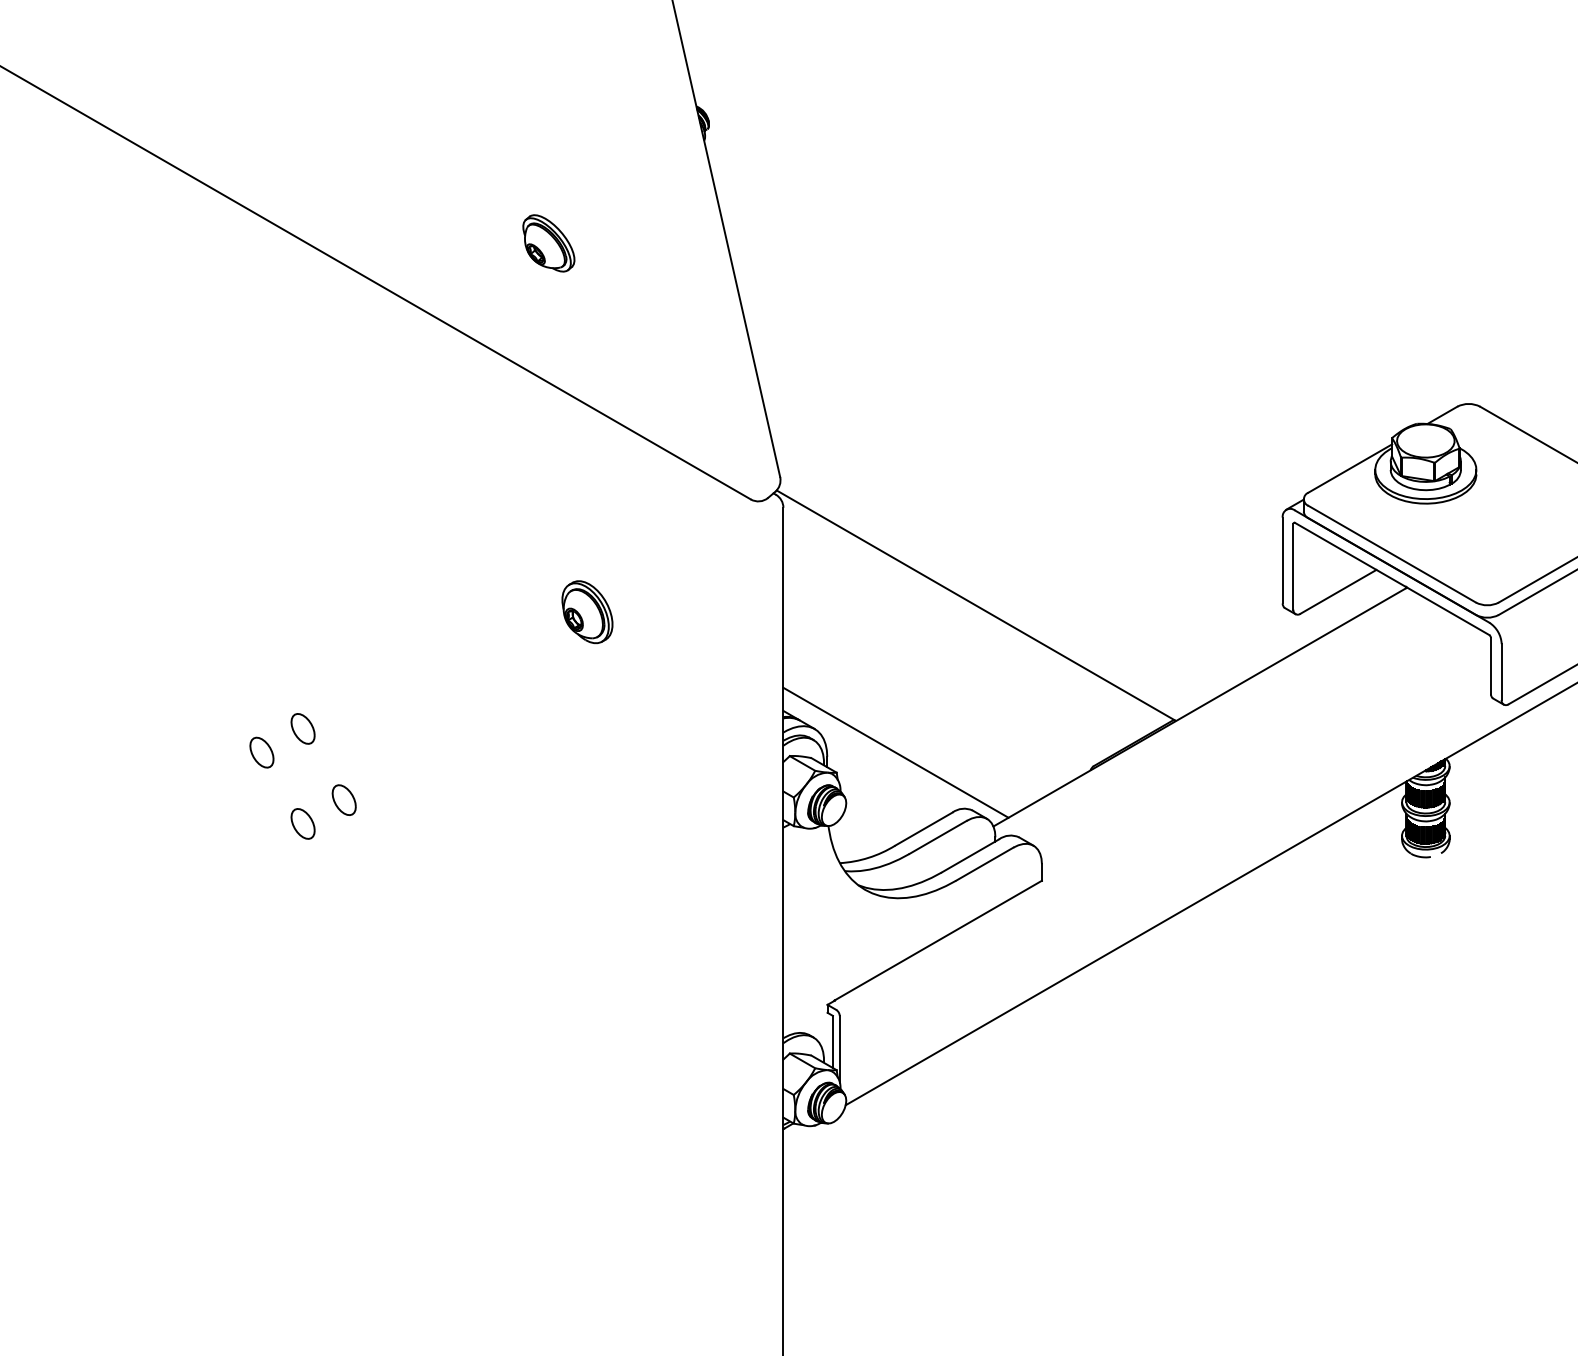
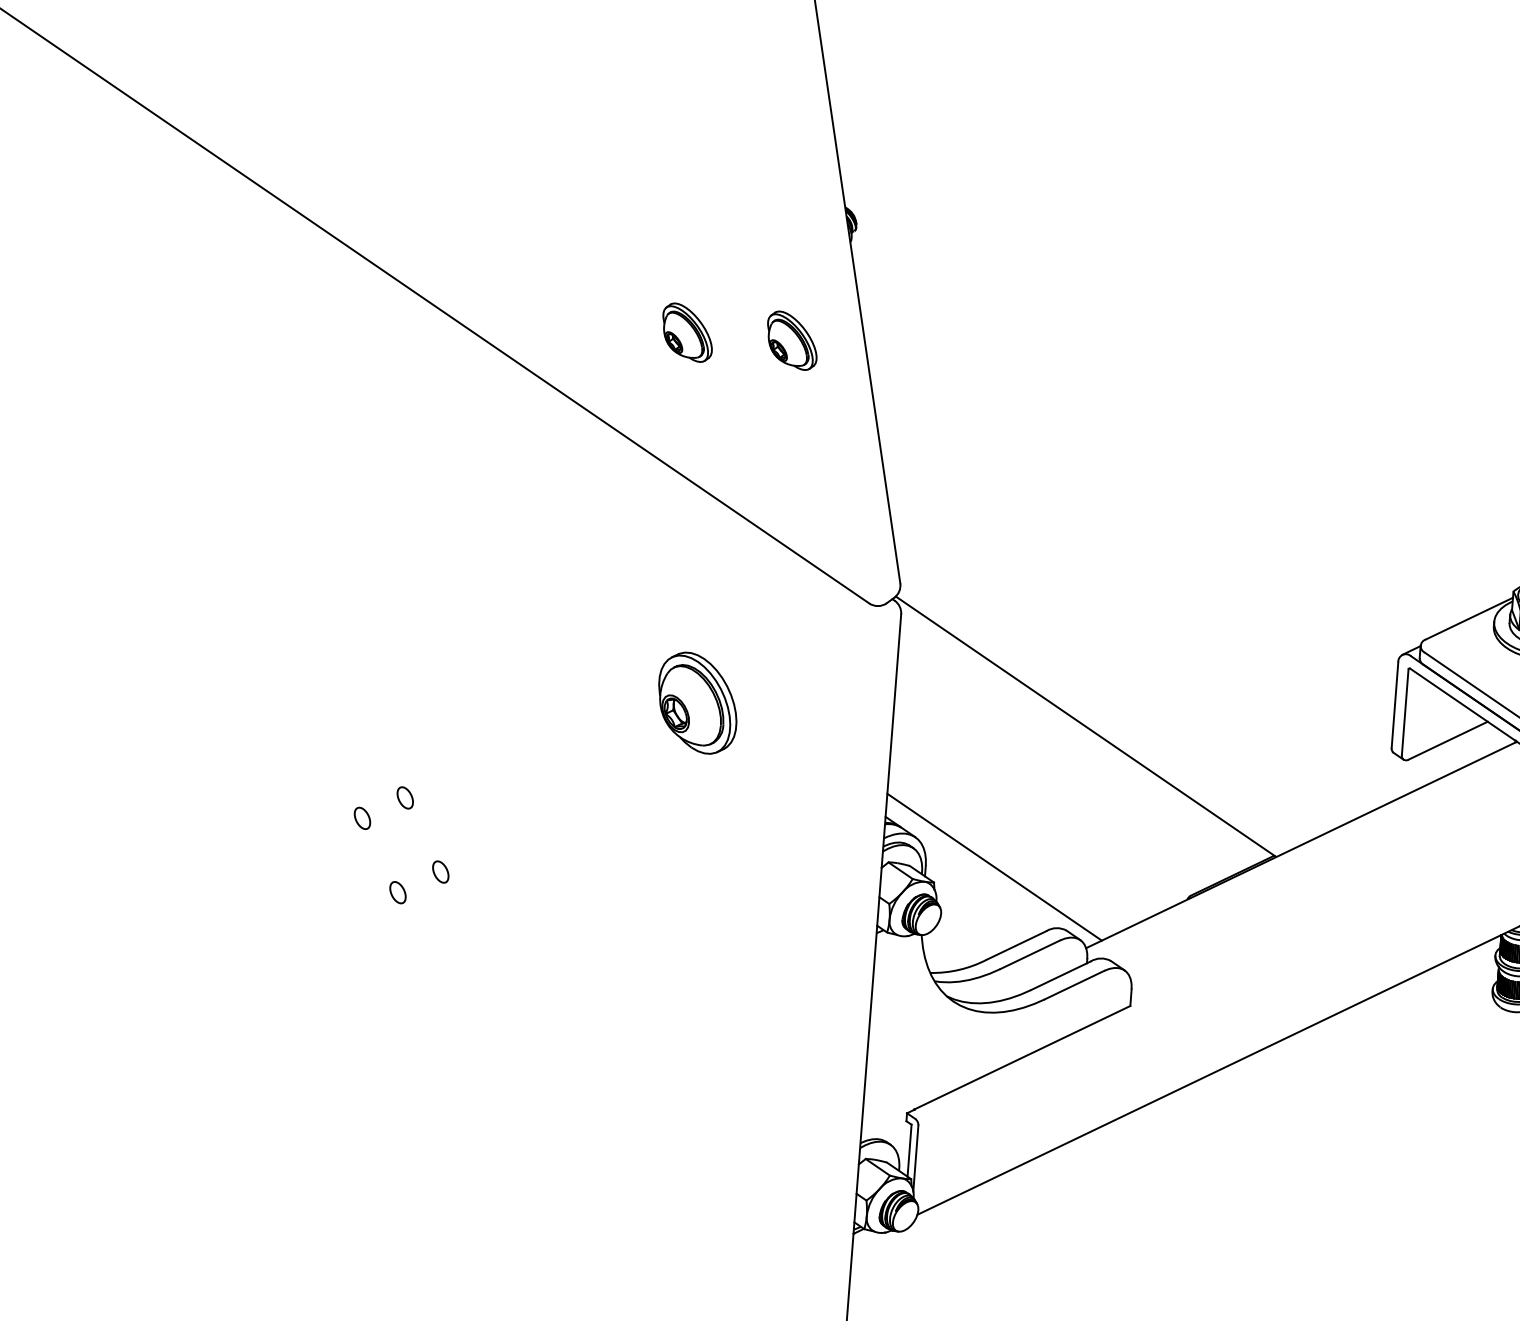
part: (653, 243) -> (791, 340), added
part: (587, 612) -> (697, 703), size x1.6
part: (302, 728) -> (404, 797), size x0.7
part: (261, 752) -> (362, 818), size x0.7
part: (343, 799) -> (440, 871), size x0.7
part: (302, 823) -> (397, 892), size x0.7

